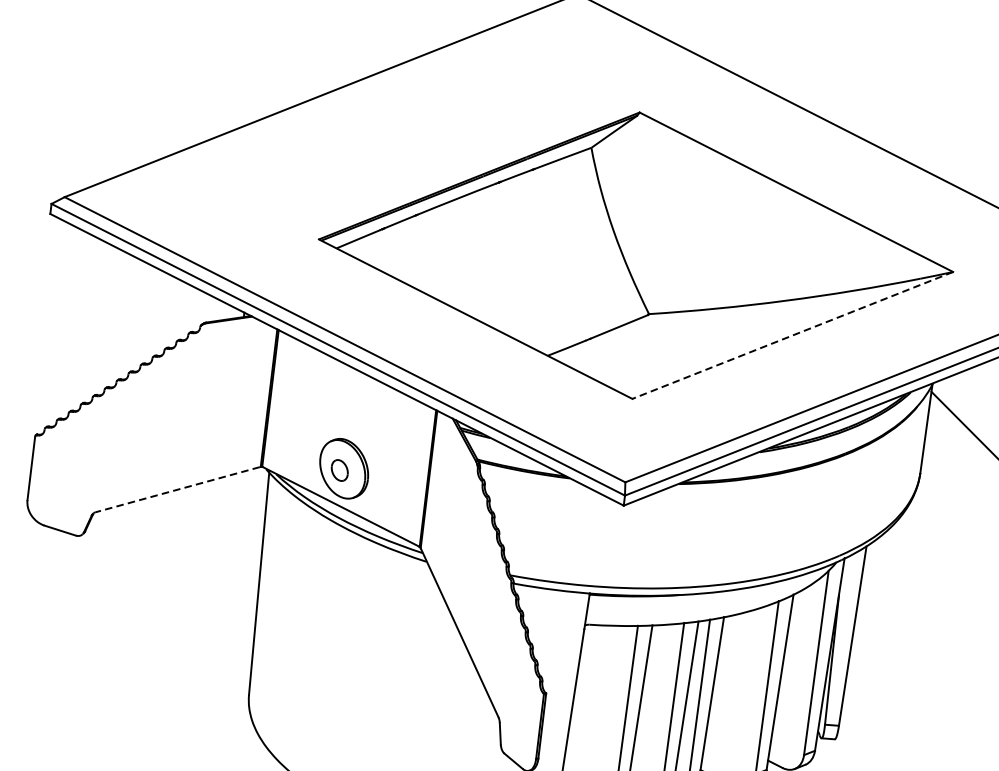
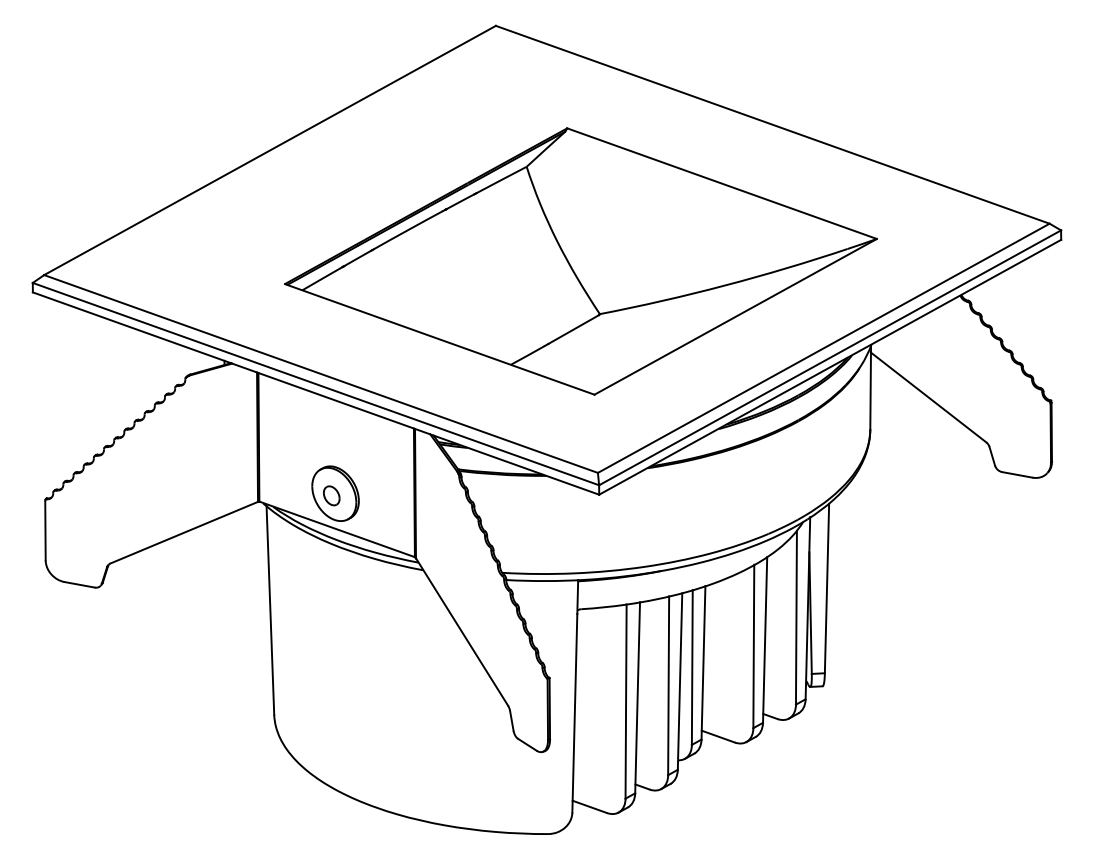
line: (792, 336) -> (735, 317), dashed -> solid
line: (177, 489) -> (183, 532), dashed -> solid

